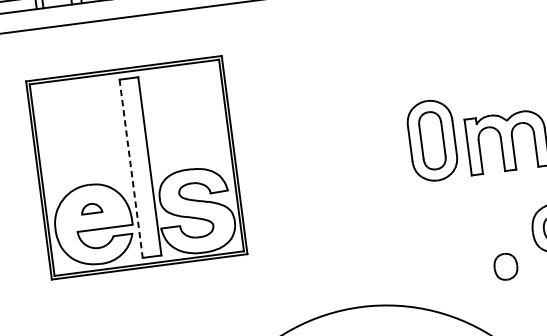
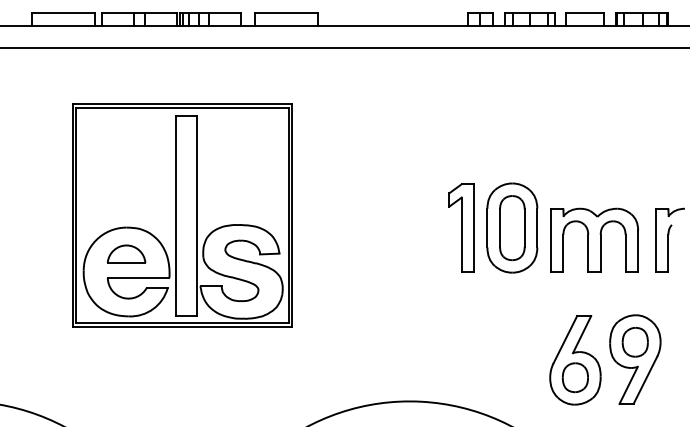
part: (387, 146) -> (461, 227), added
line: (130, 168) -> (175, 215), dashed -> solid
part: (91, 208) -> (126, 253), size x1.67
part: (504, 251) -> (575, 360), added

